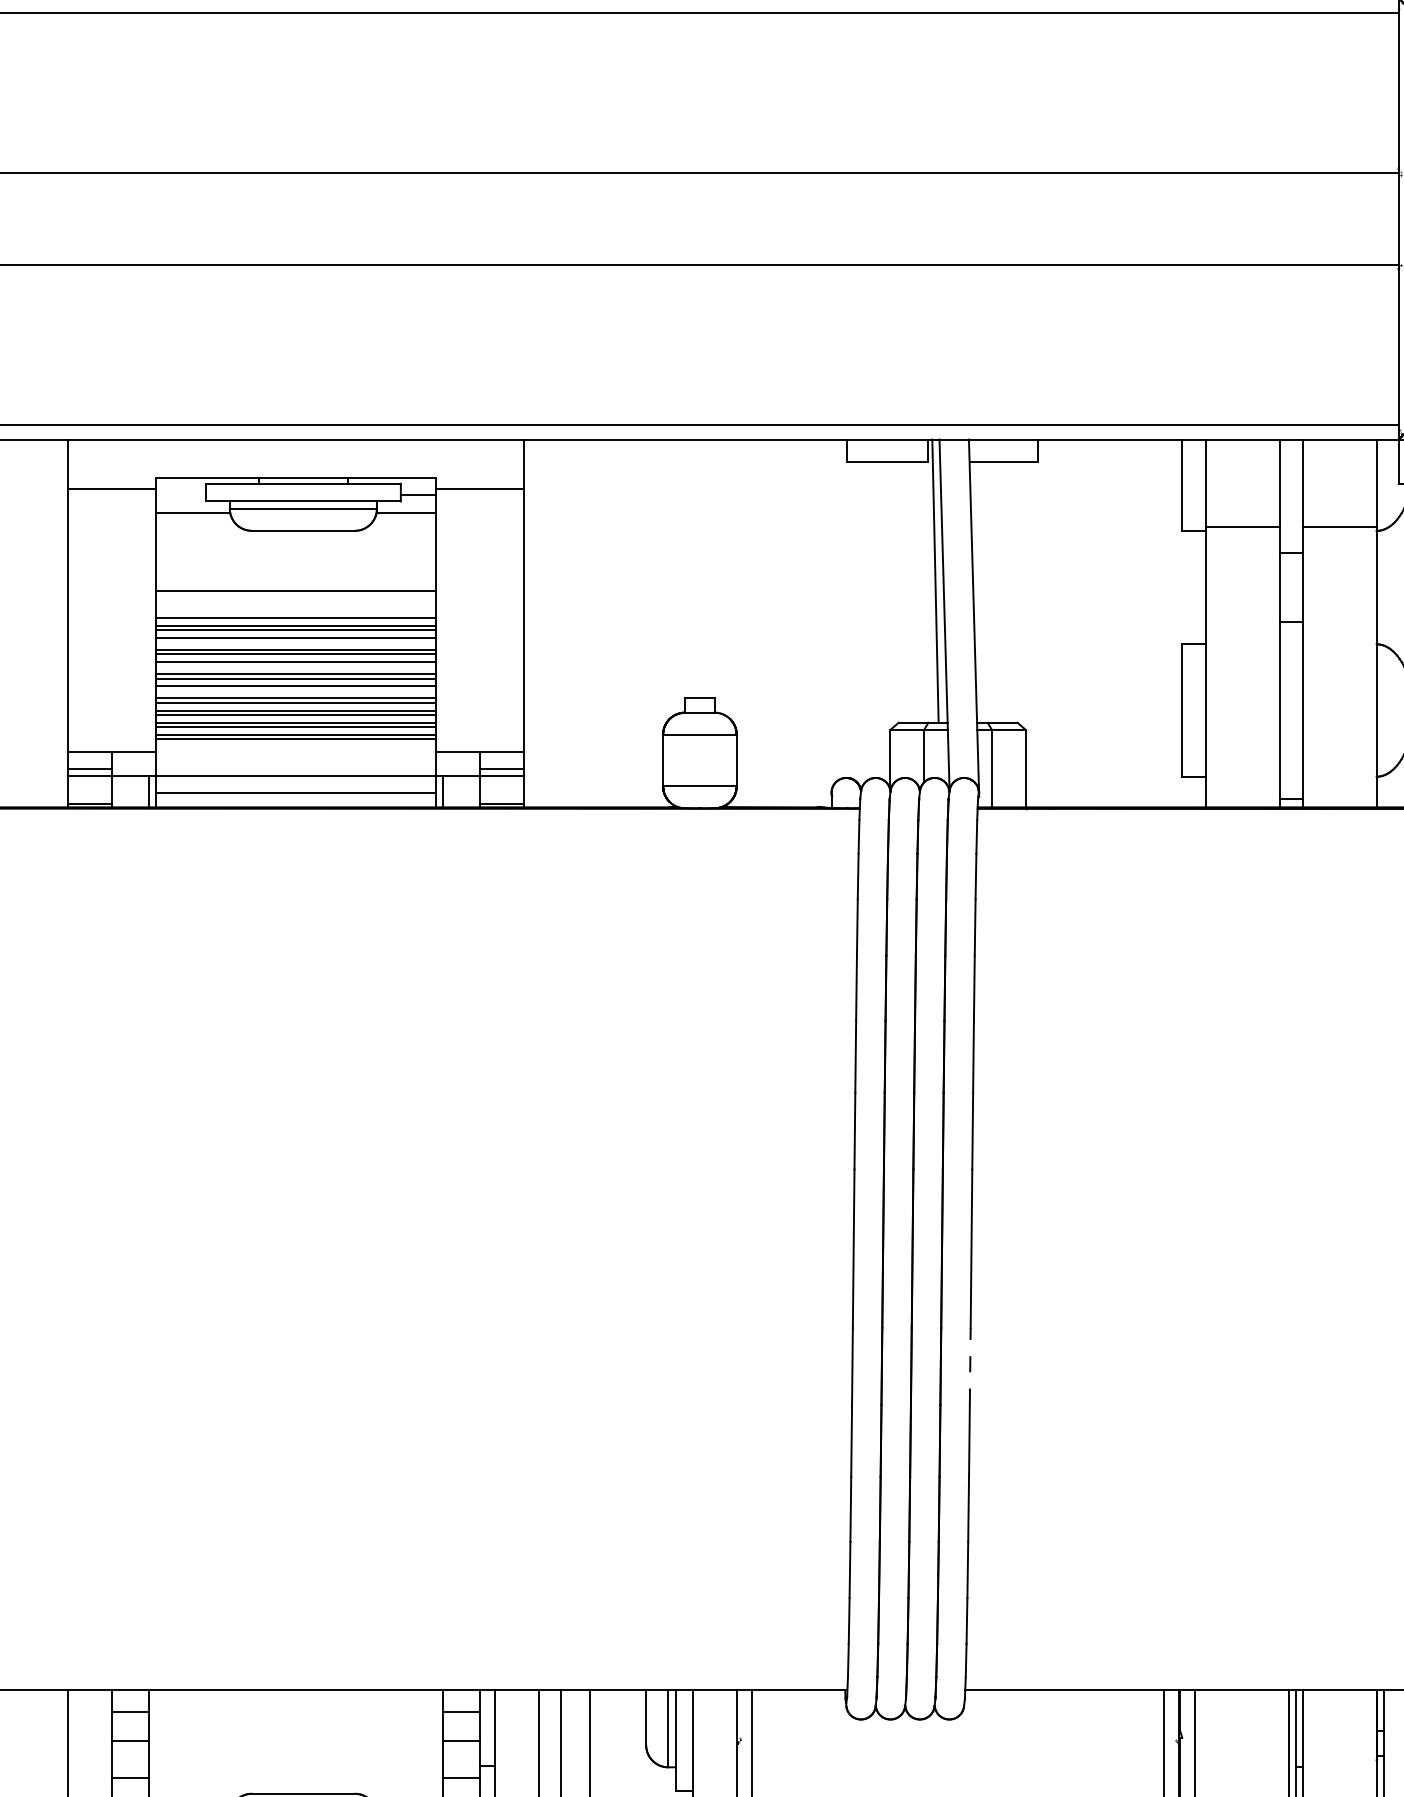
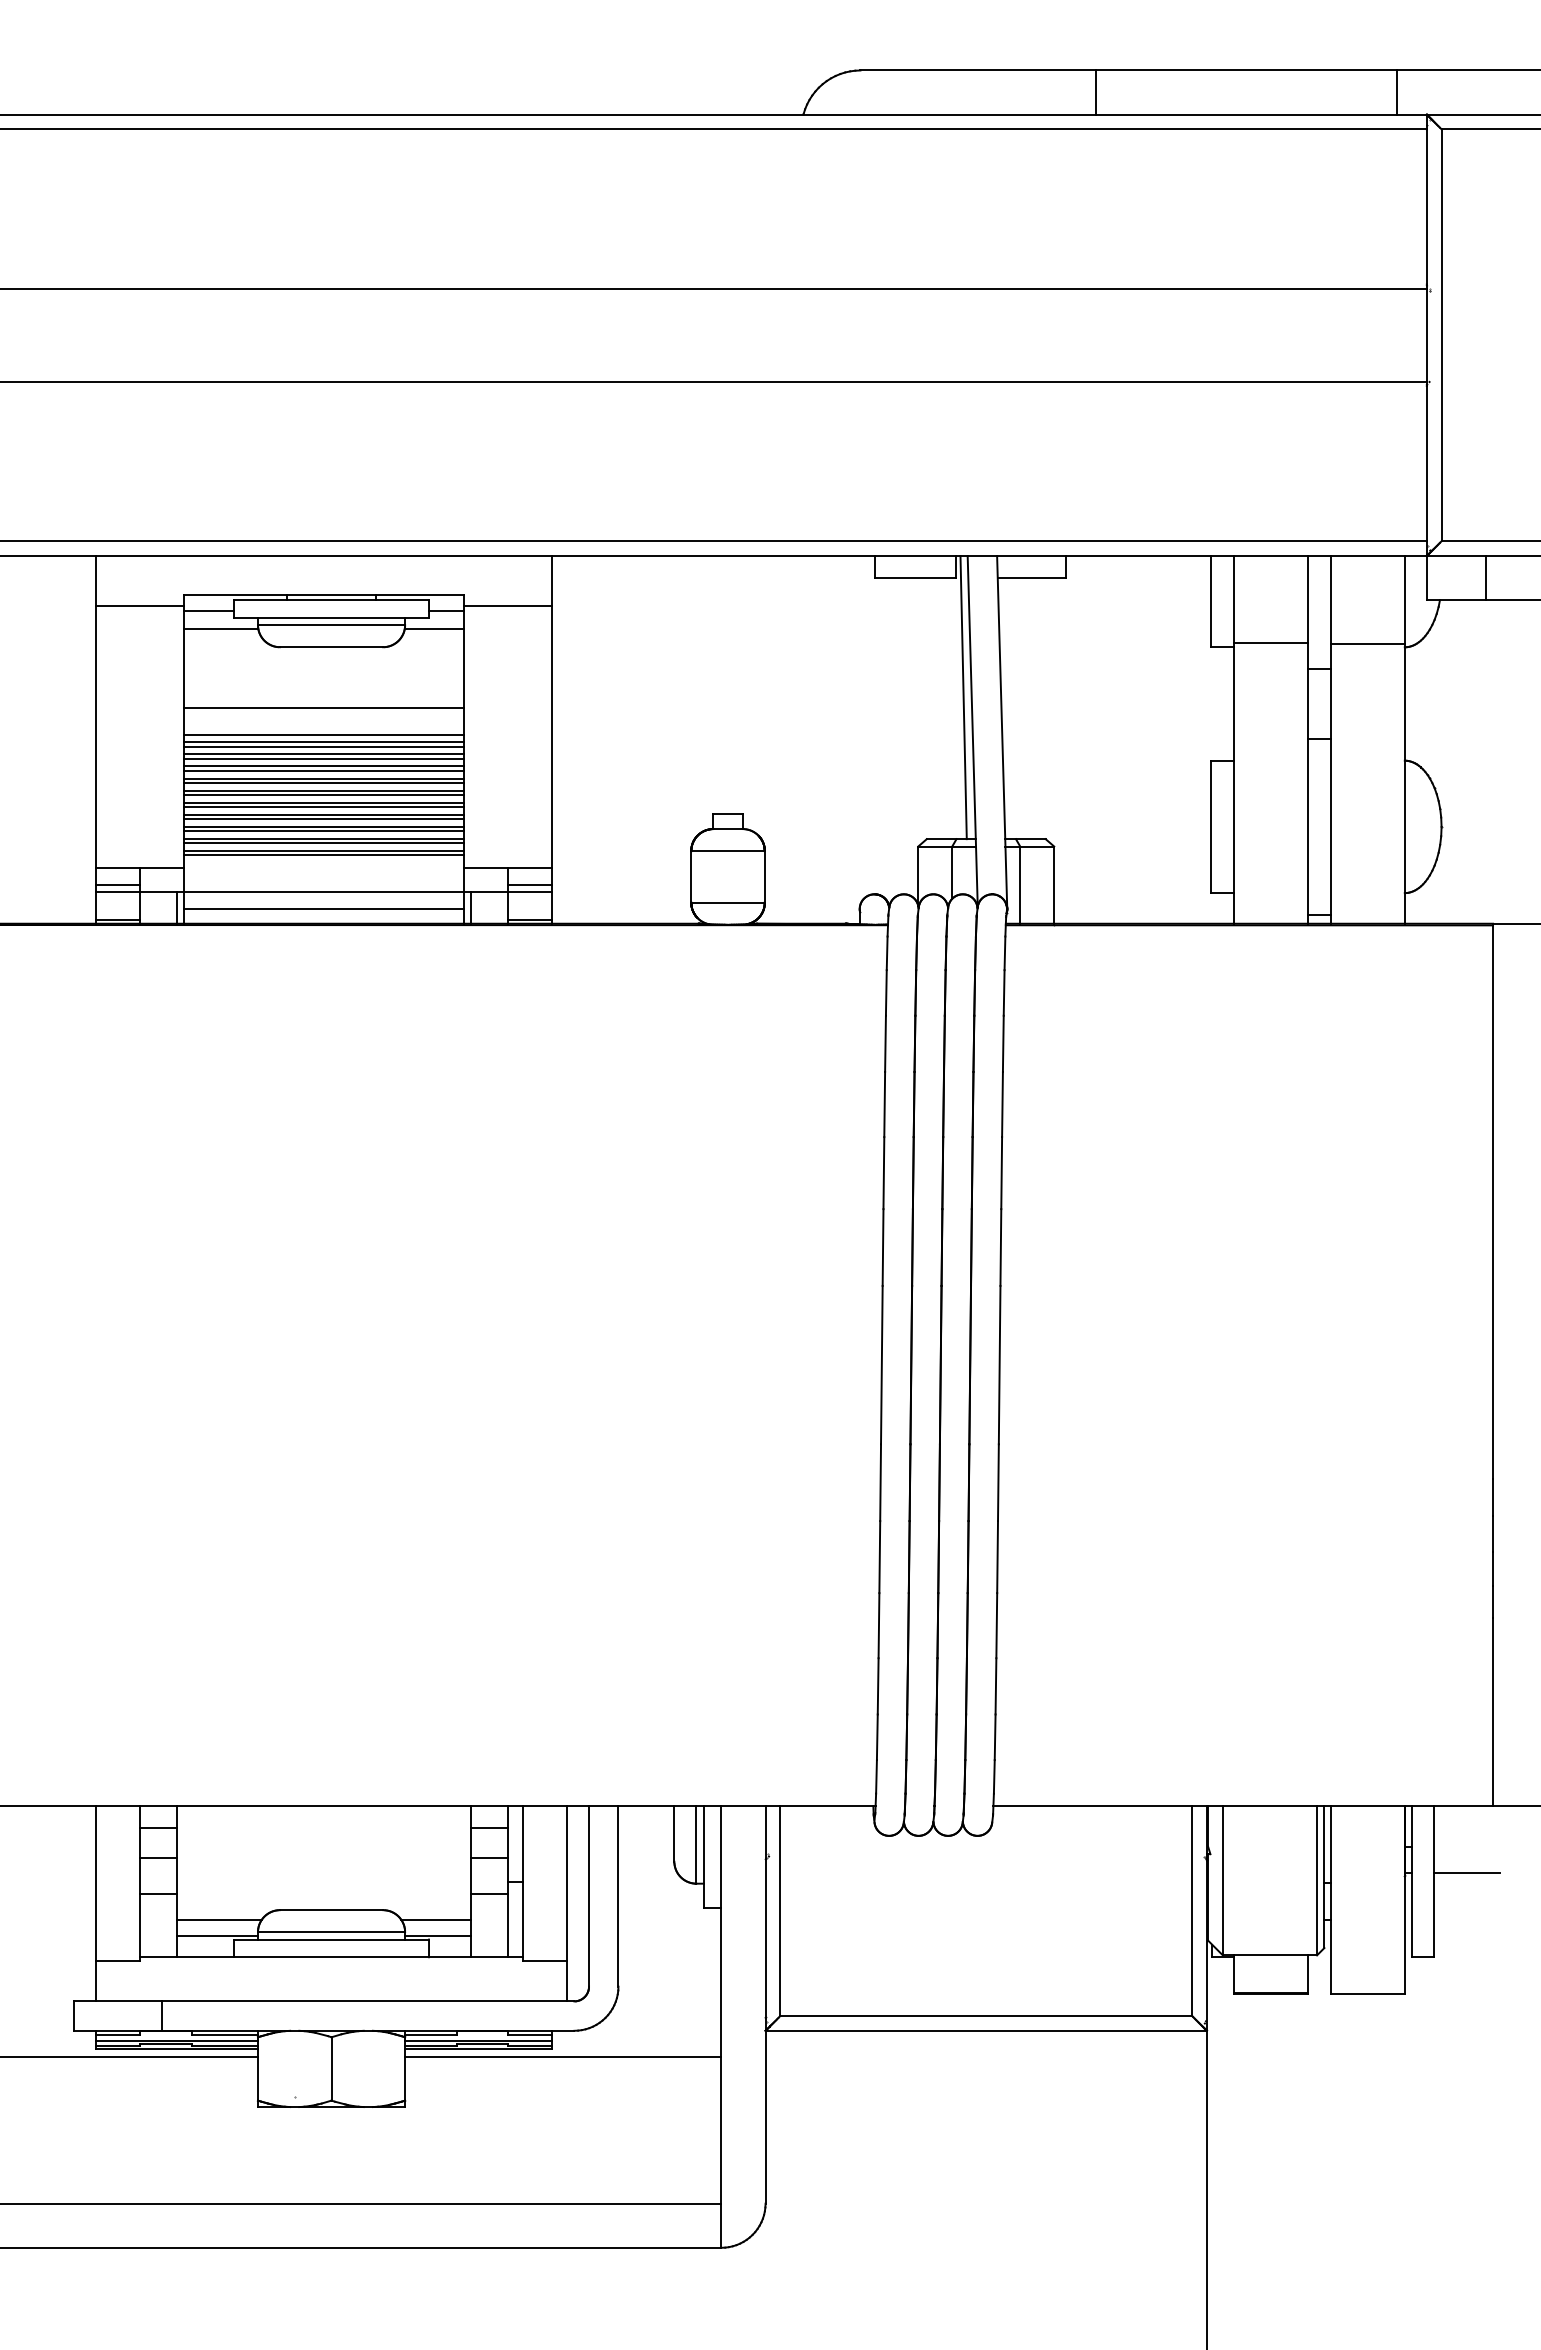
line: (181, 495) -> (209, 611), added
line: (295, 642) -> (323, 758), added
line: (295, 666) -> (323, 782), added
line: (295, 691) -> (323, 807), added
line: (970, 1366) -> (998, 1482), dashed -> solid

